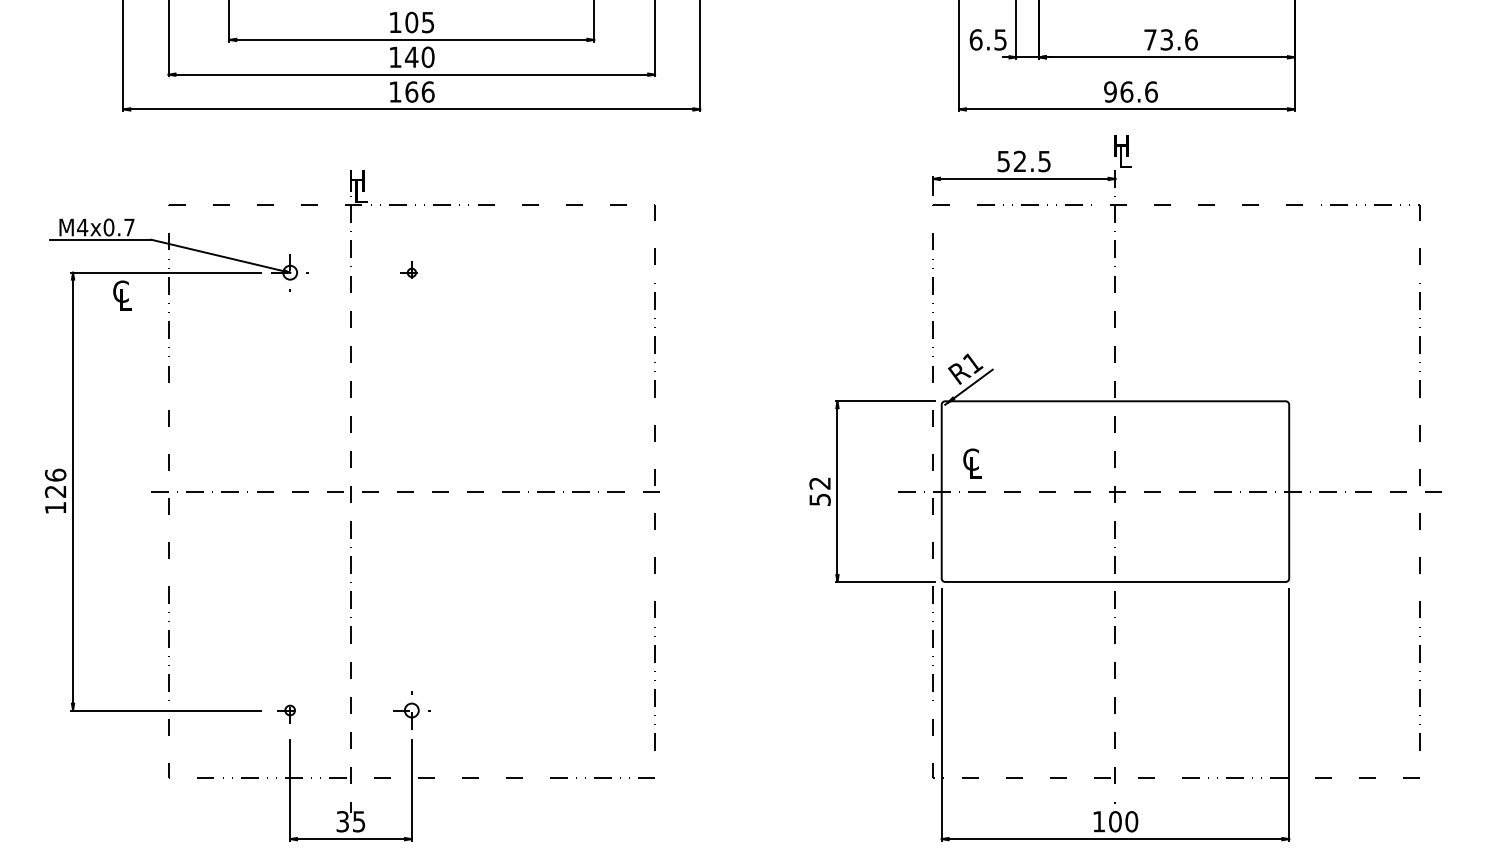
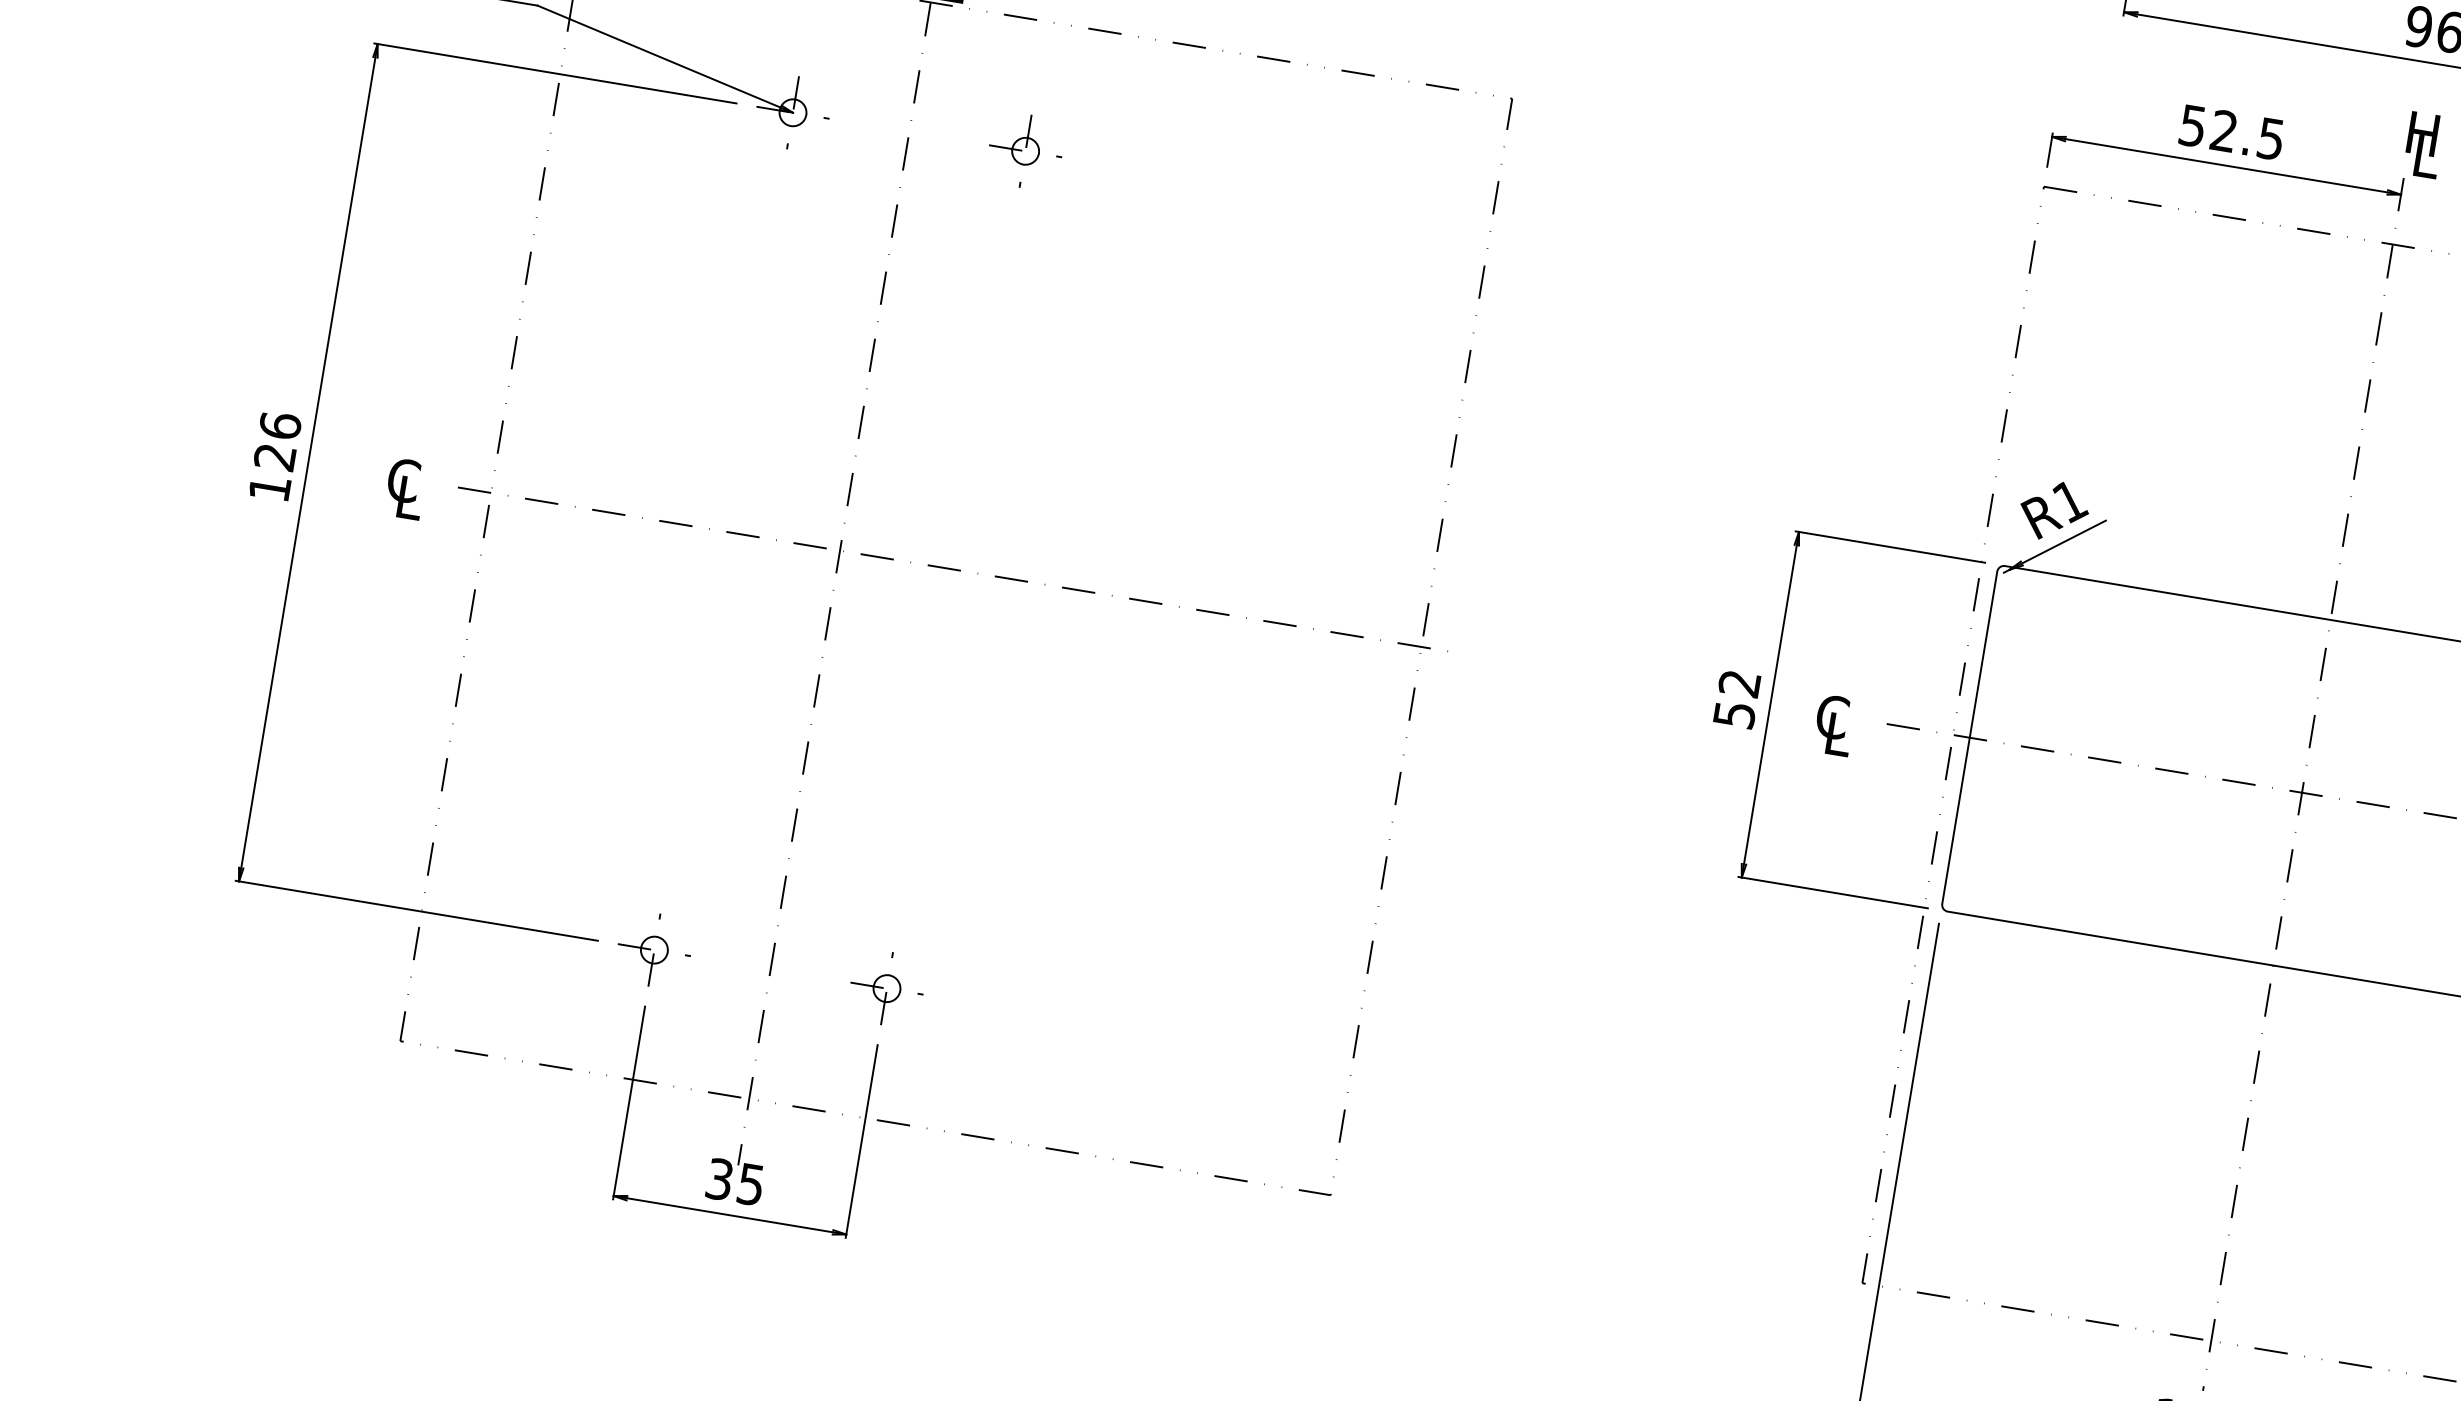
part: (411, 272) -> (1025, 150), size x1.67
text: (122, 295) -> (405, 488), moved
text: (972, 463) -> (1833, 724), moved
part: (289, 710) -> (653, 949), size x1.43

